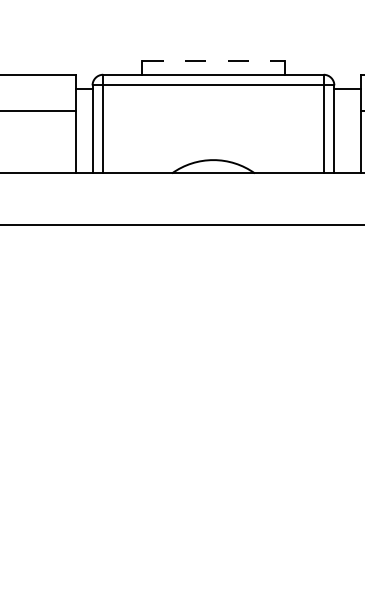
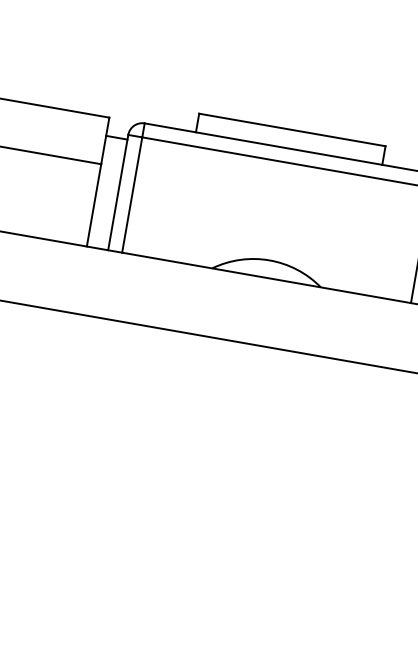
line: (213, 60) -> (292, 129), dashed -> solid

